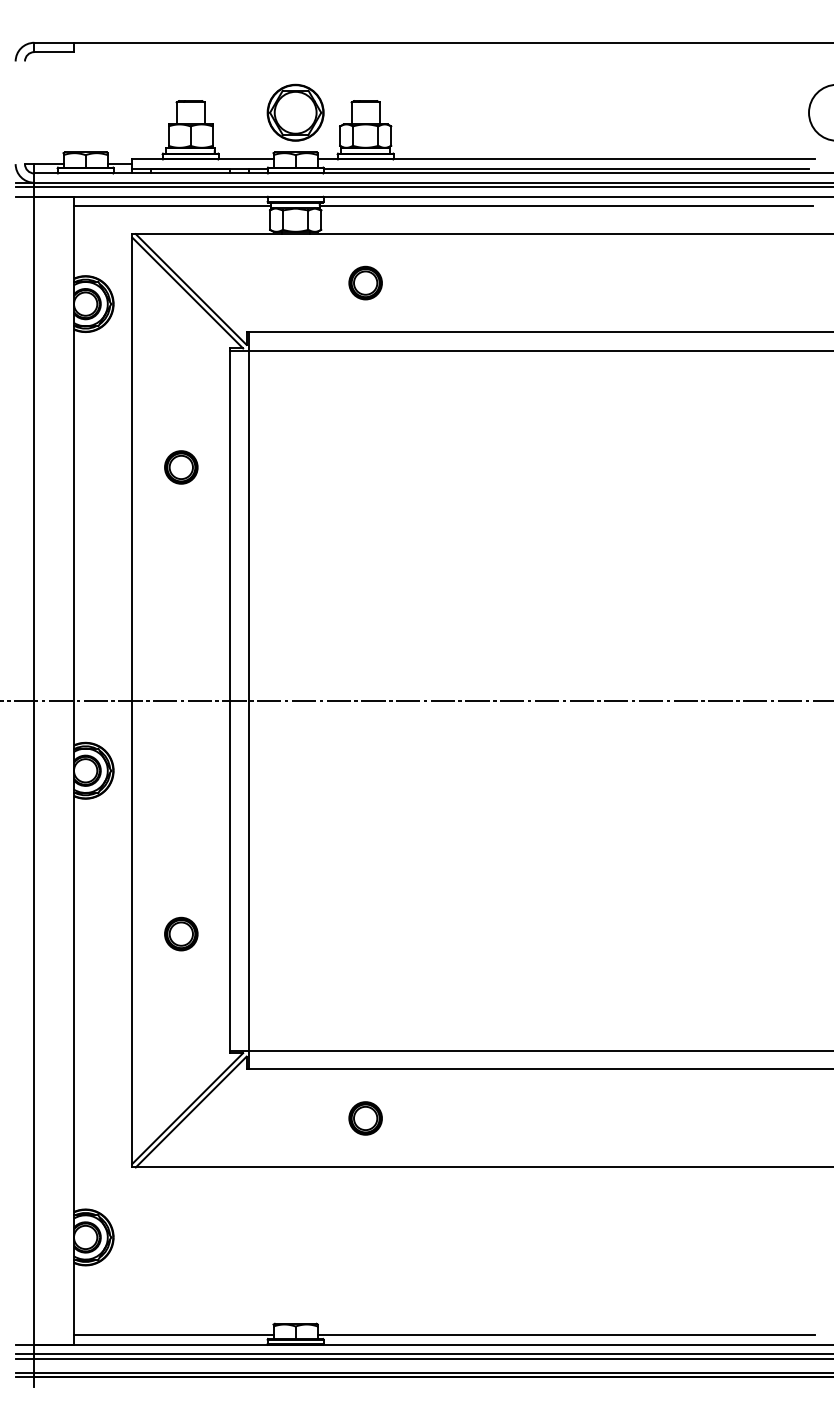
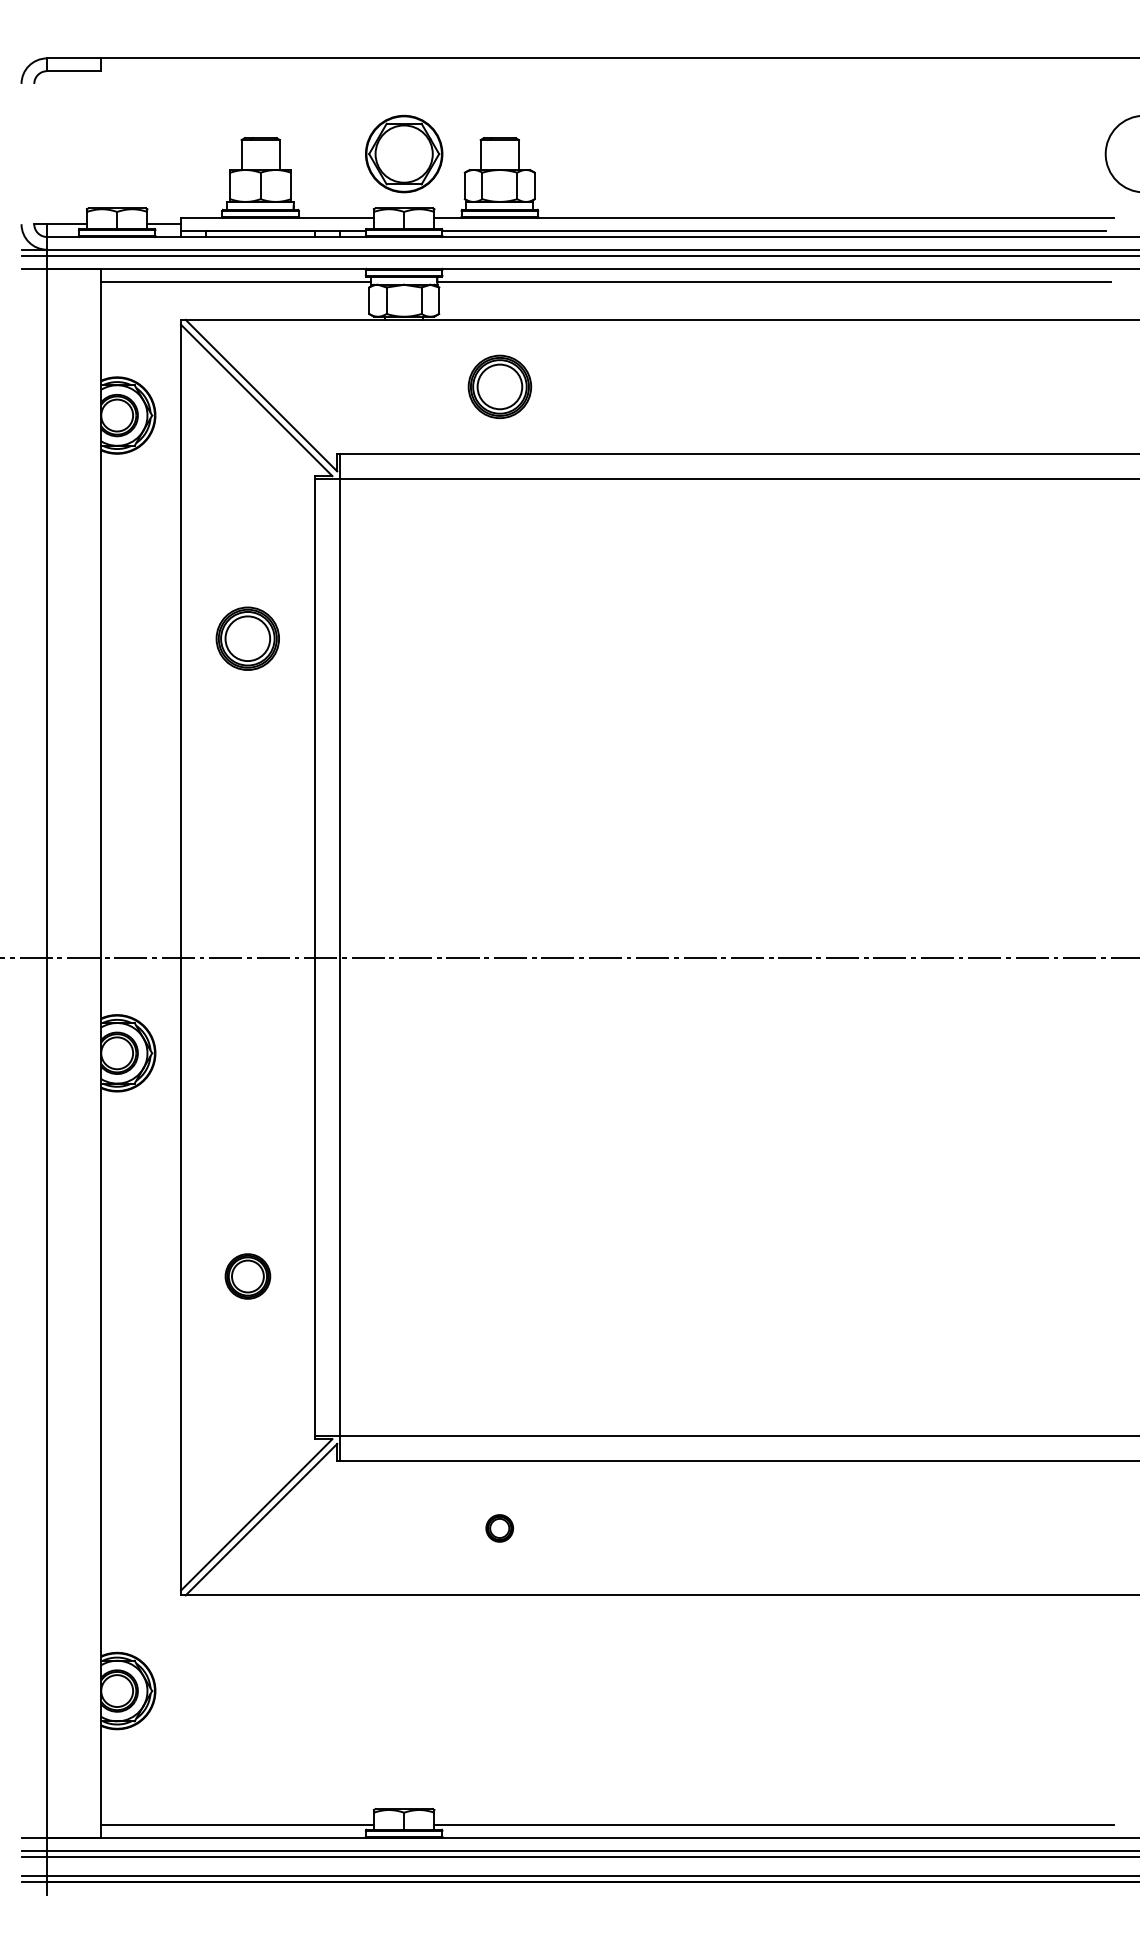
part: (365, 282) -> (499, 385), size x1.4
part: (181, 467) -> (248, 638), size x1.4
part: (365, 1118) -> (499, 1528), size x0.6

